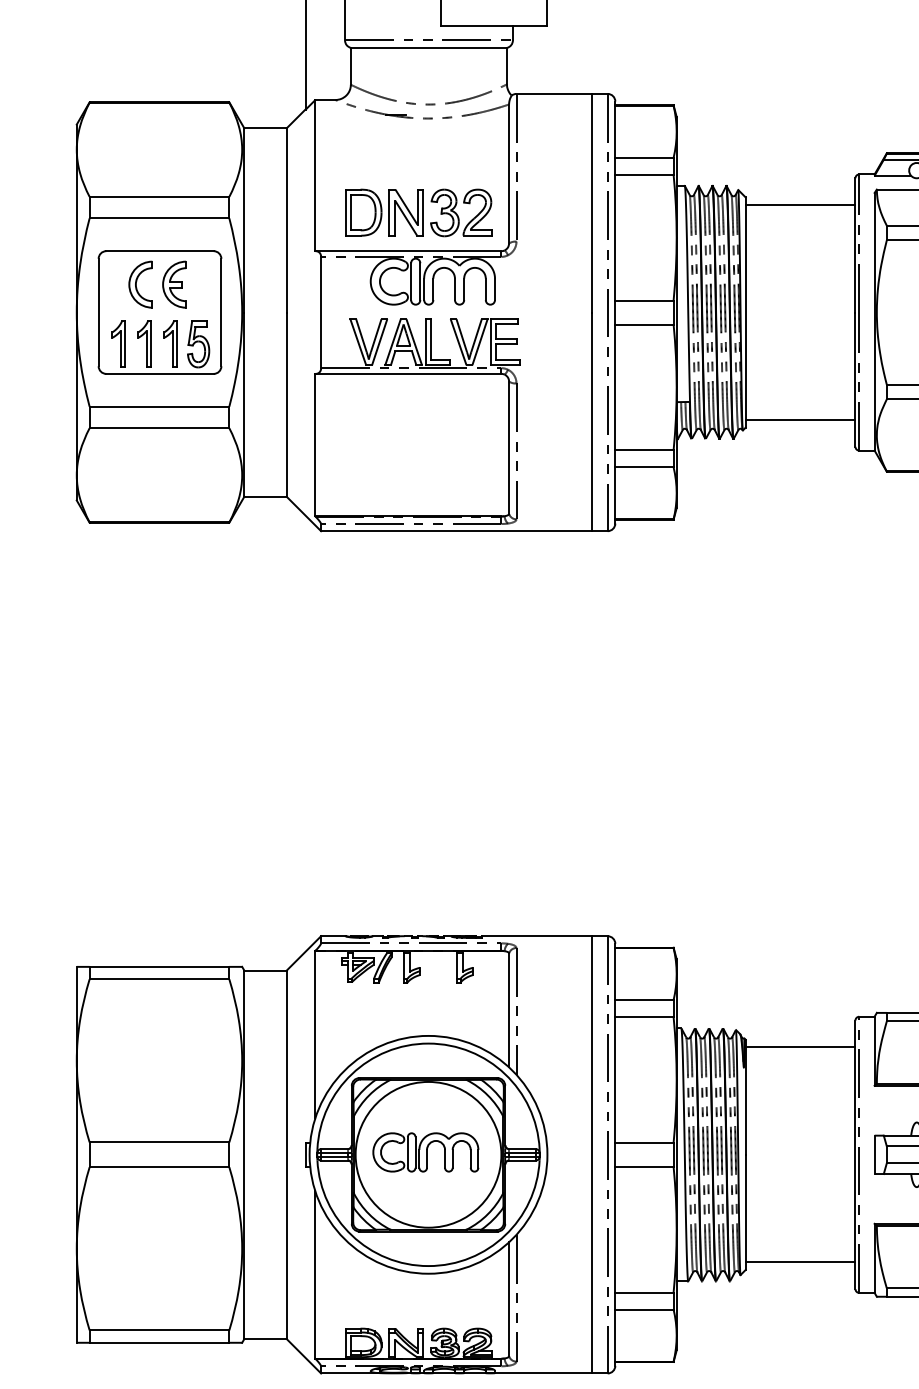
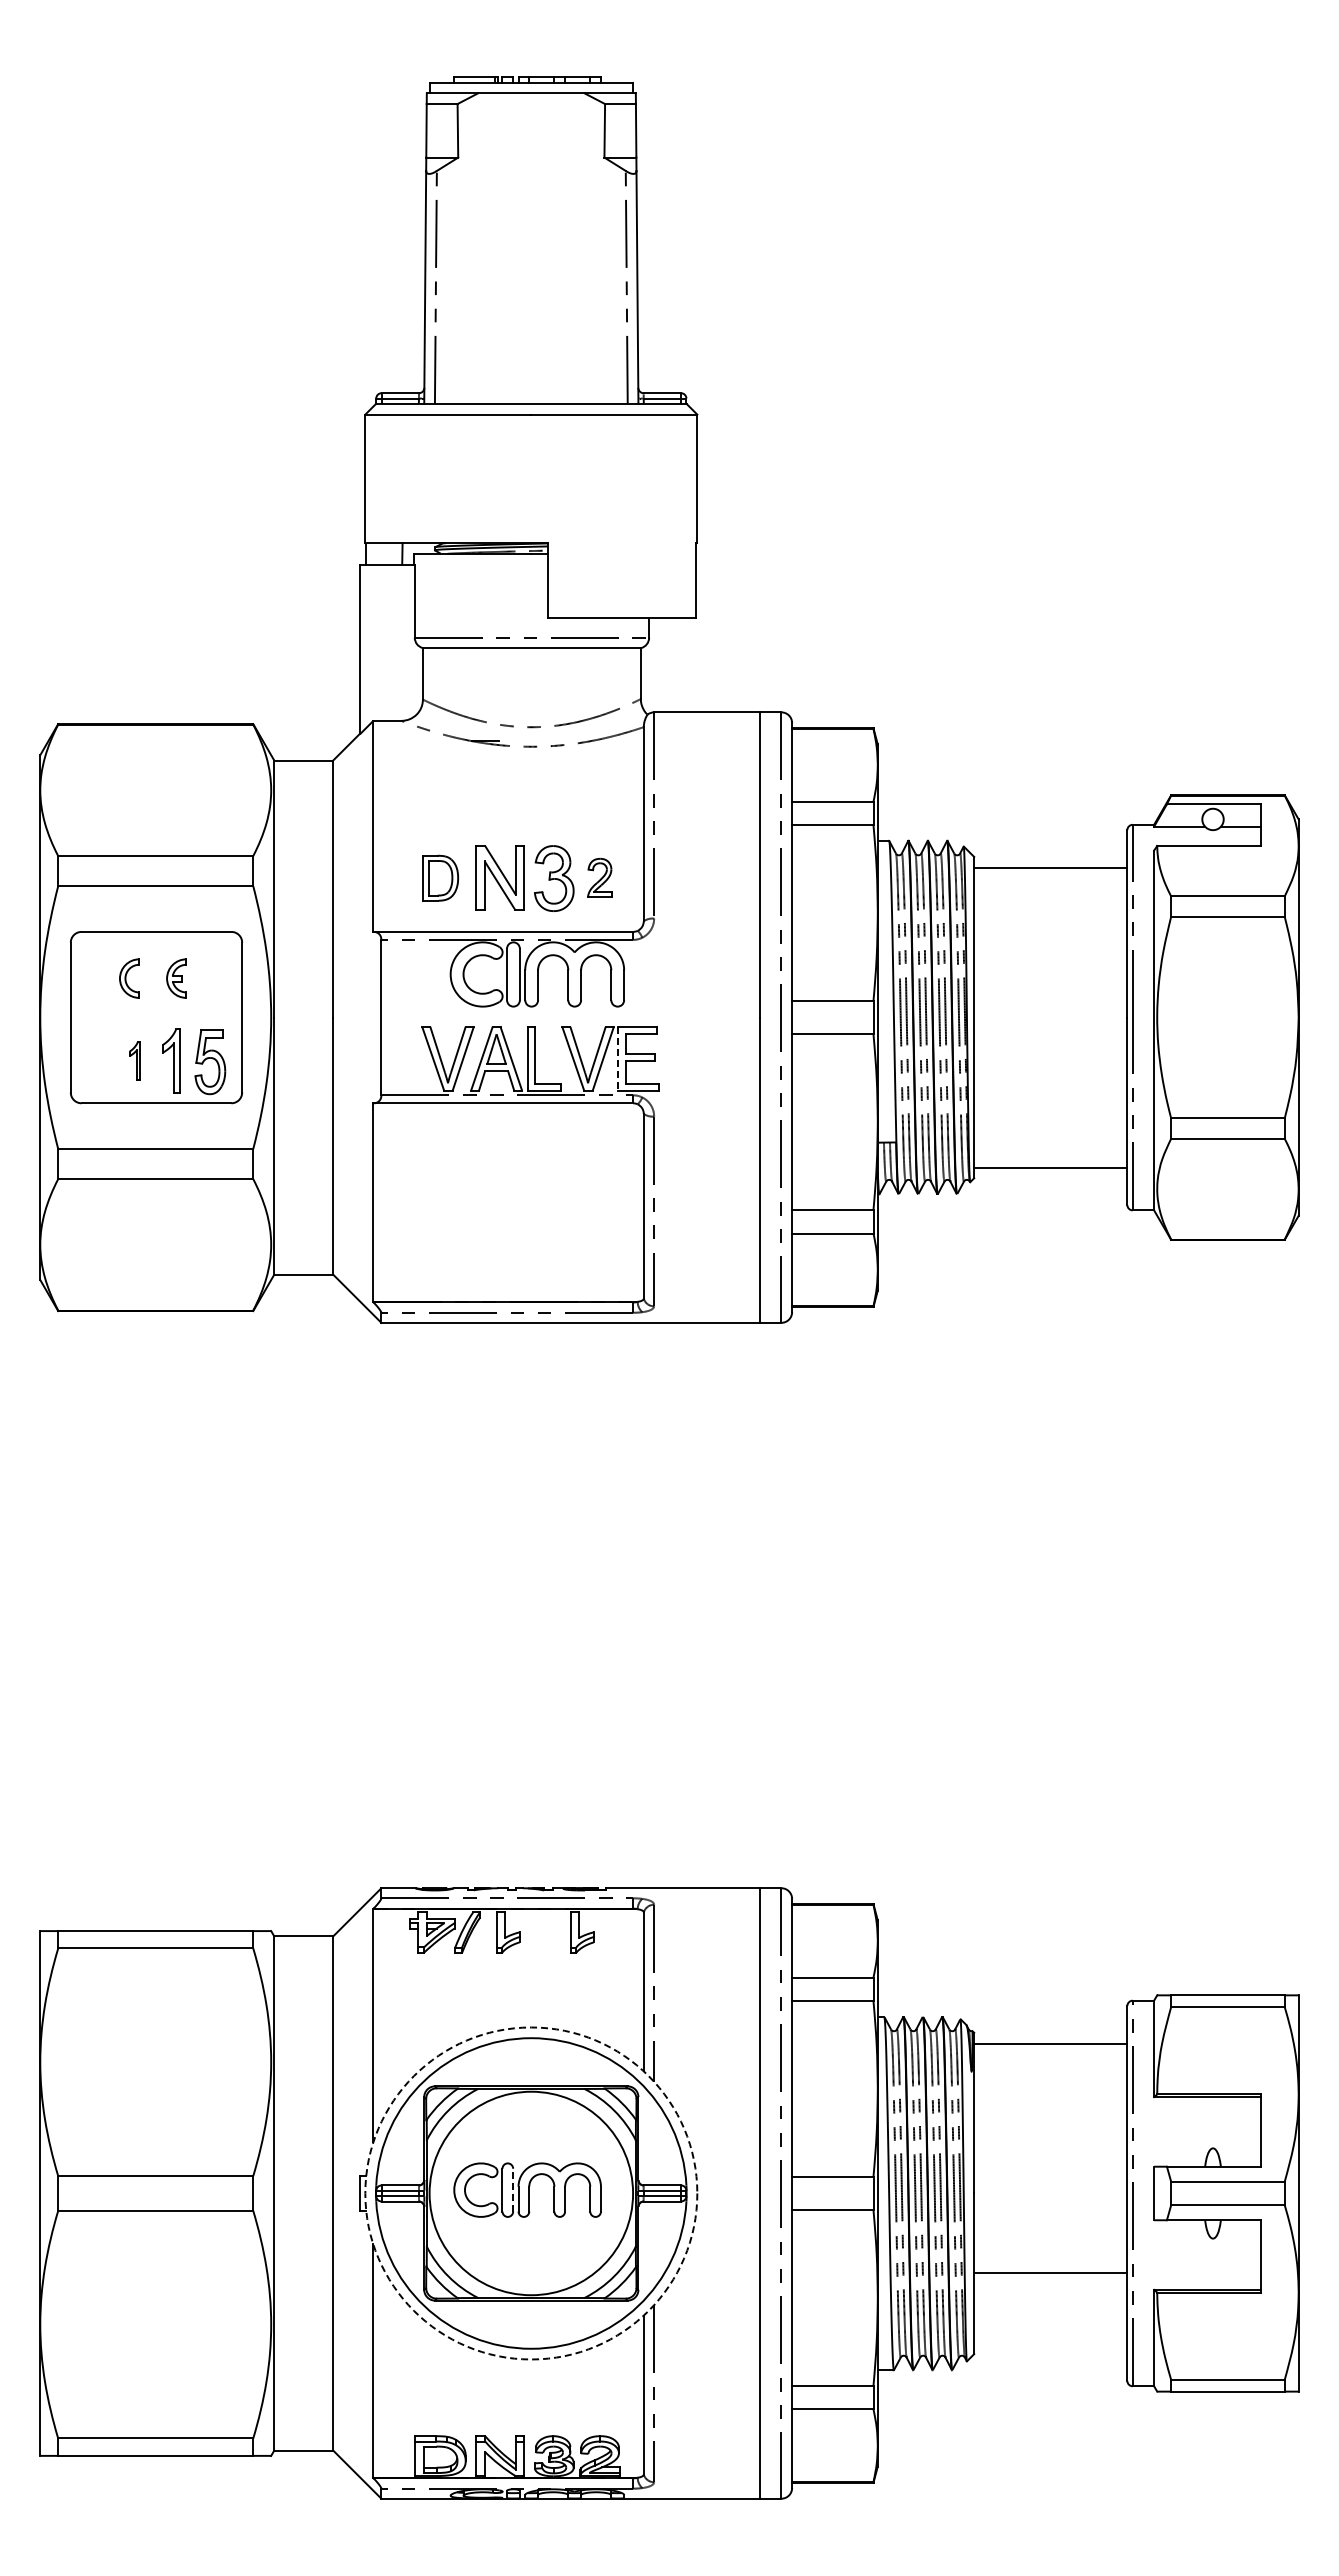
part: (363, 212) -> (440, 878), size x0.7
part: (477, 212) -> (599, 877), size x0.6
part: (140, 284) -> (129, 978), size x0.6
part: (174, 284) -> (176, 978), size x0.6
line: (490, 342) -> (618, 1059), solid -> dashed
part: (118, 343) -> (98, 1060), removed
part: (144, 343) -> (134, 1060), size x0.6
line: (415, 1151) -> (513, 2189), solid -> dashed
circle: (428, 1154) -> (531, 2193), solid -> dashed
line: (800, 1262) -> (1050, 2273), moved

